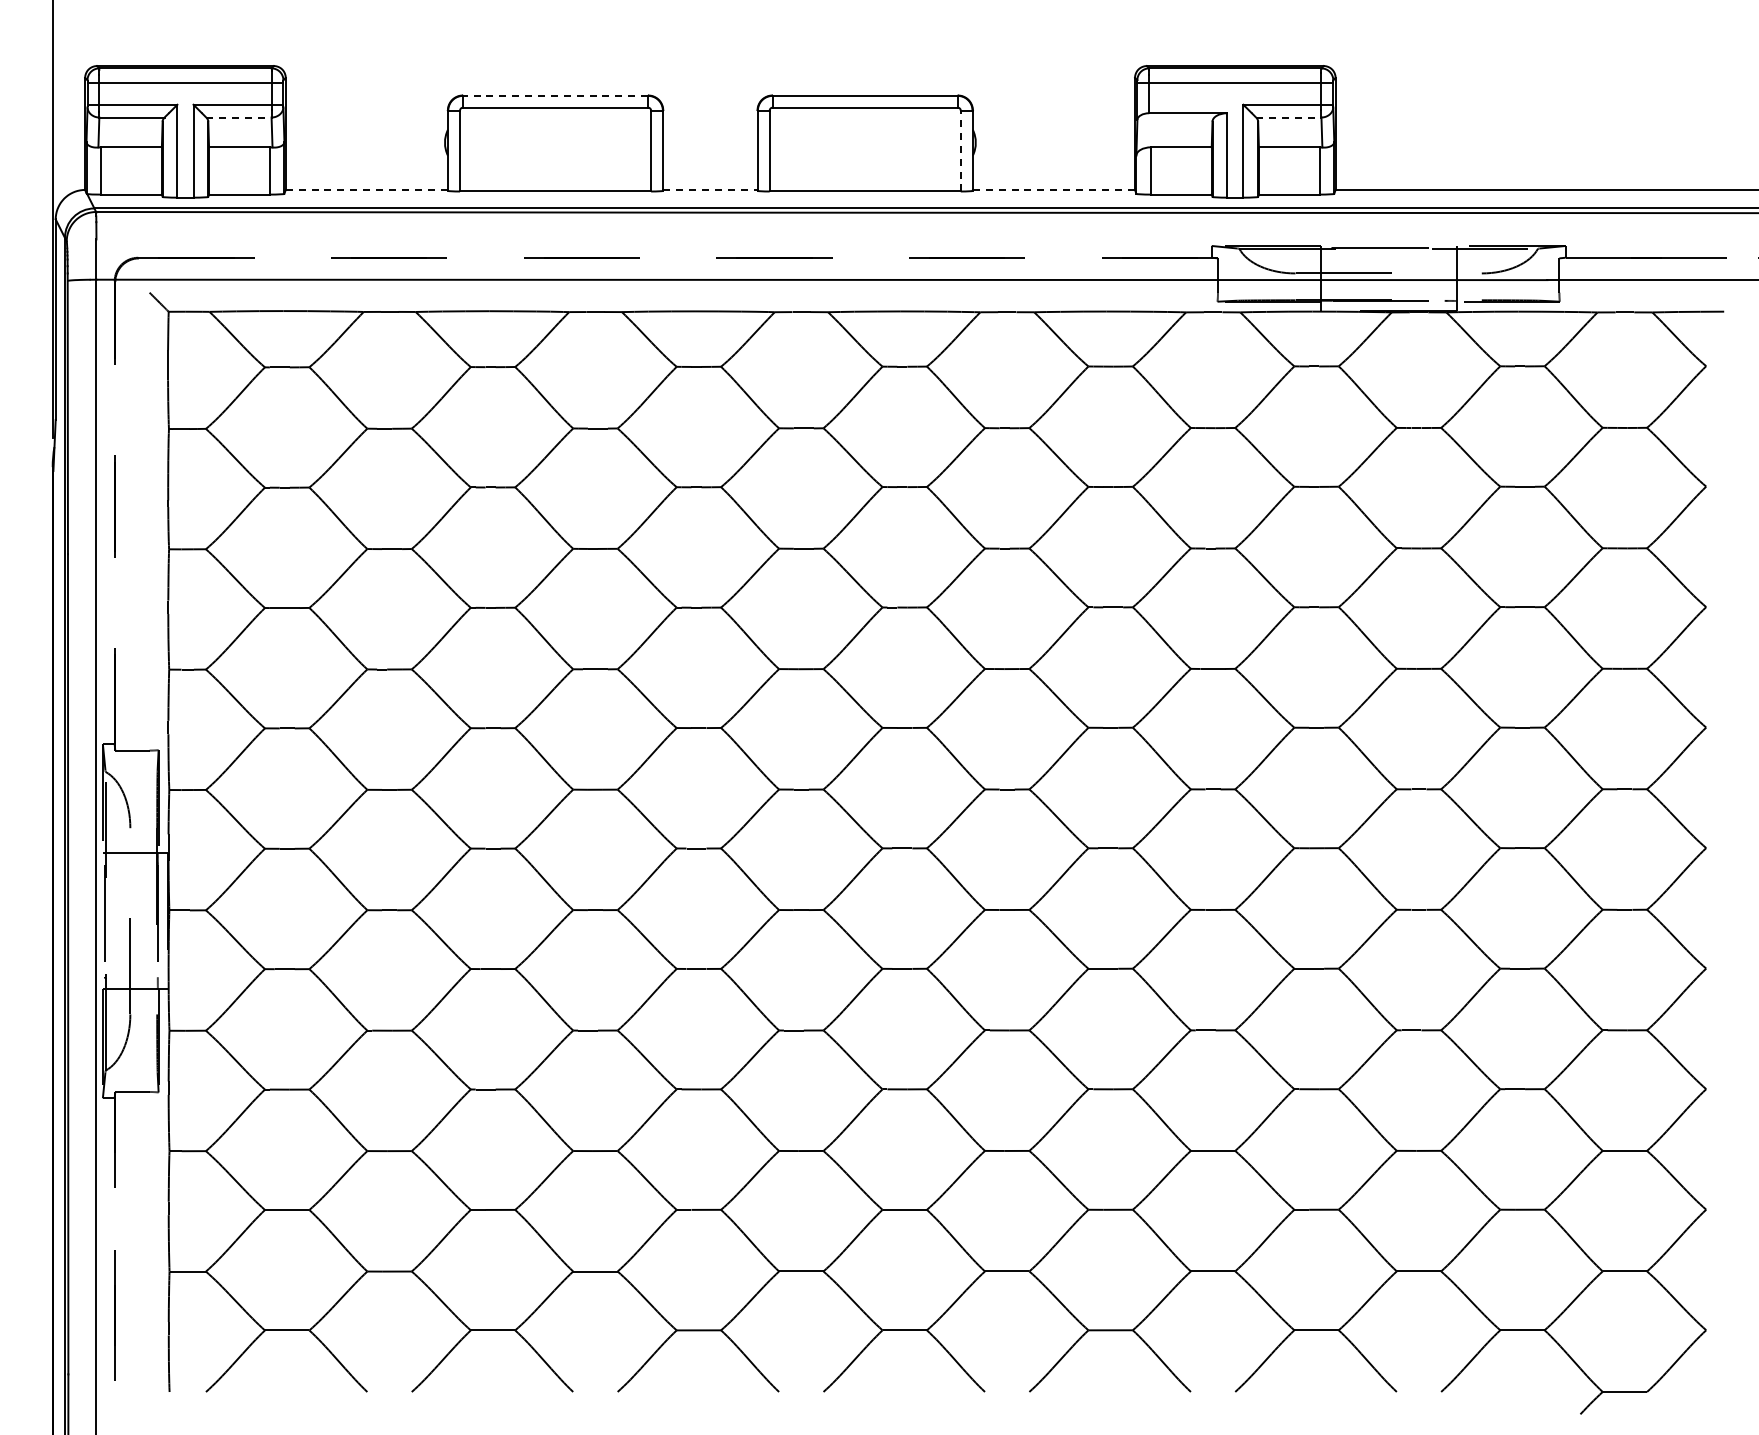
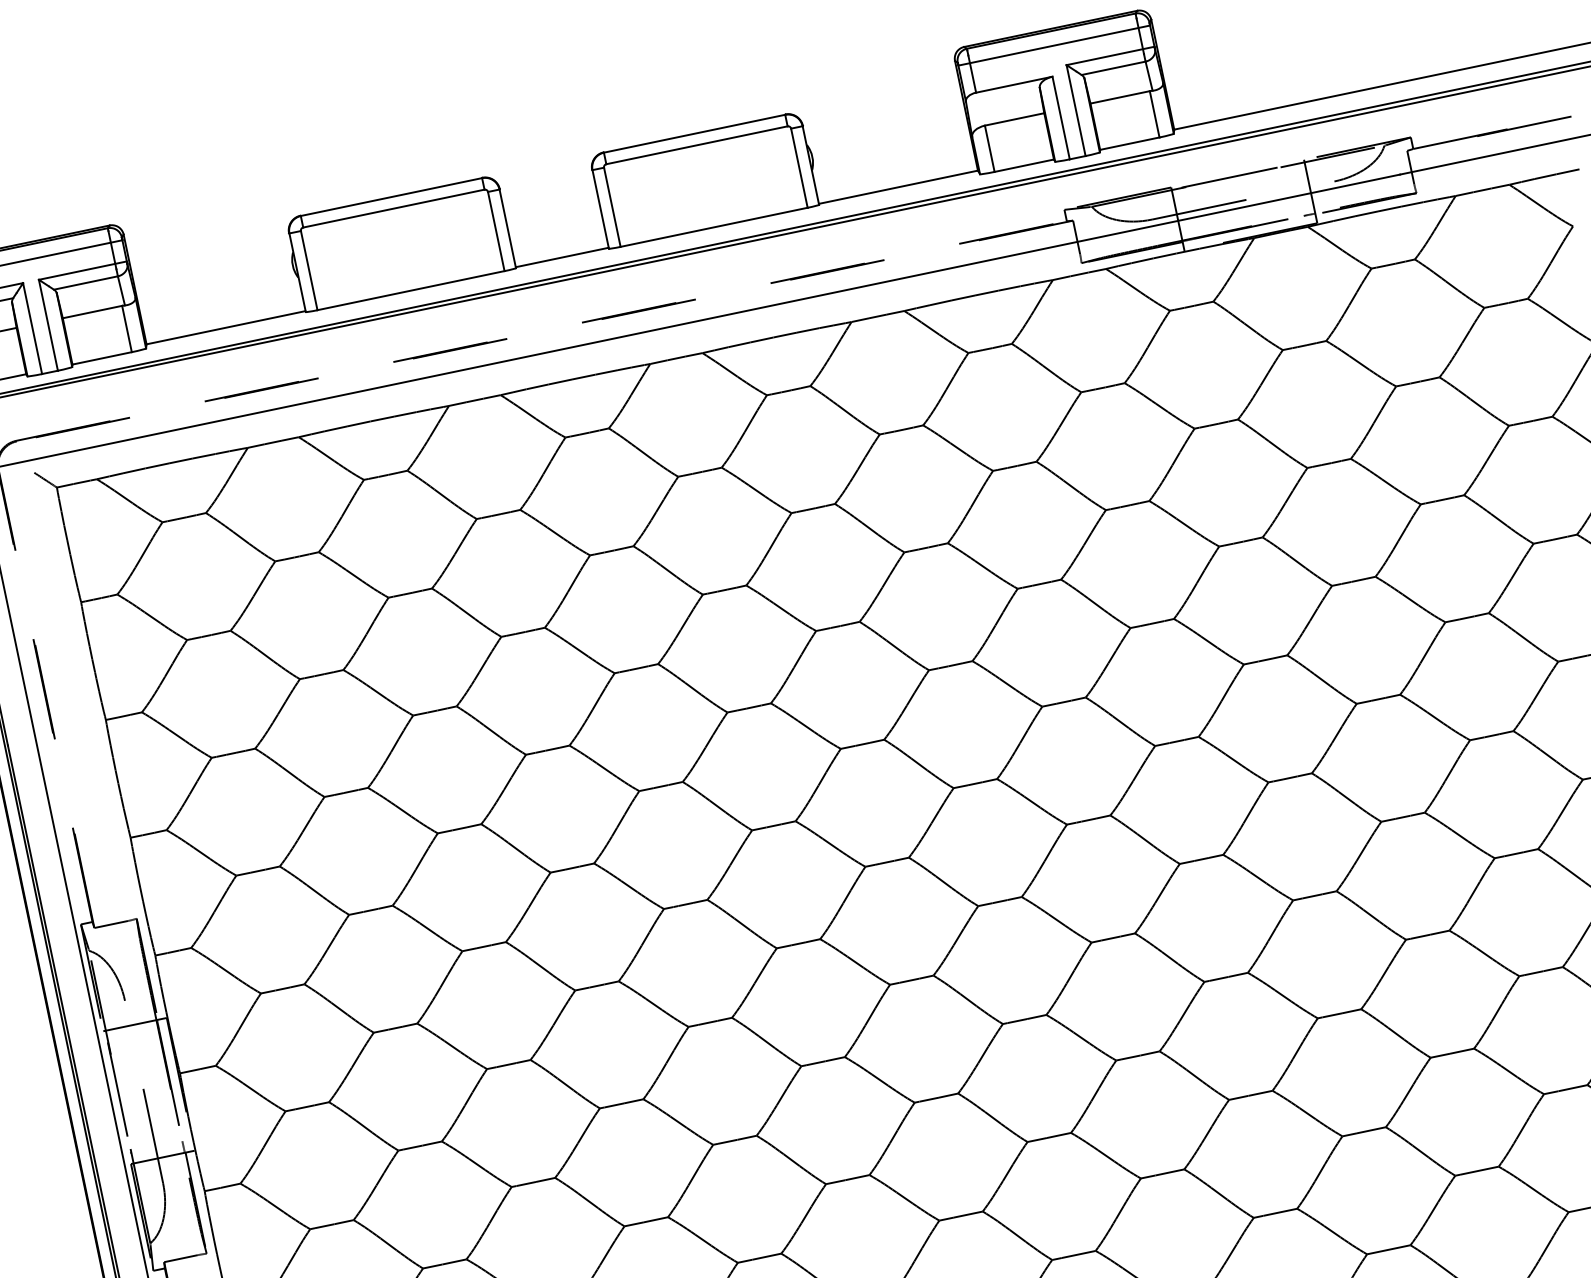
line: (555, 95) -> (391, 196), dashed -> solid
line: (238, 117) -> (85, 283), dashed -> solid
line: (1288, 117) -> (1113, 68), dashed -> solid
line: (960, 150) -> (799, 167), dashed -> solid
line: (367, 189) -> (226, 327), dashed -> solid
line: (710, 189) -> (562, 257), dashed -> solid
line: (1054, 189) -> (899, 186), dashed -> solid

